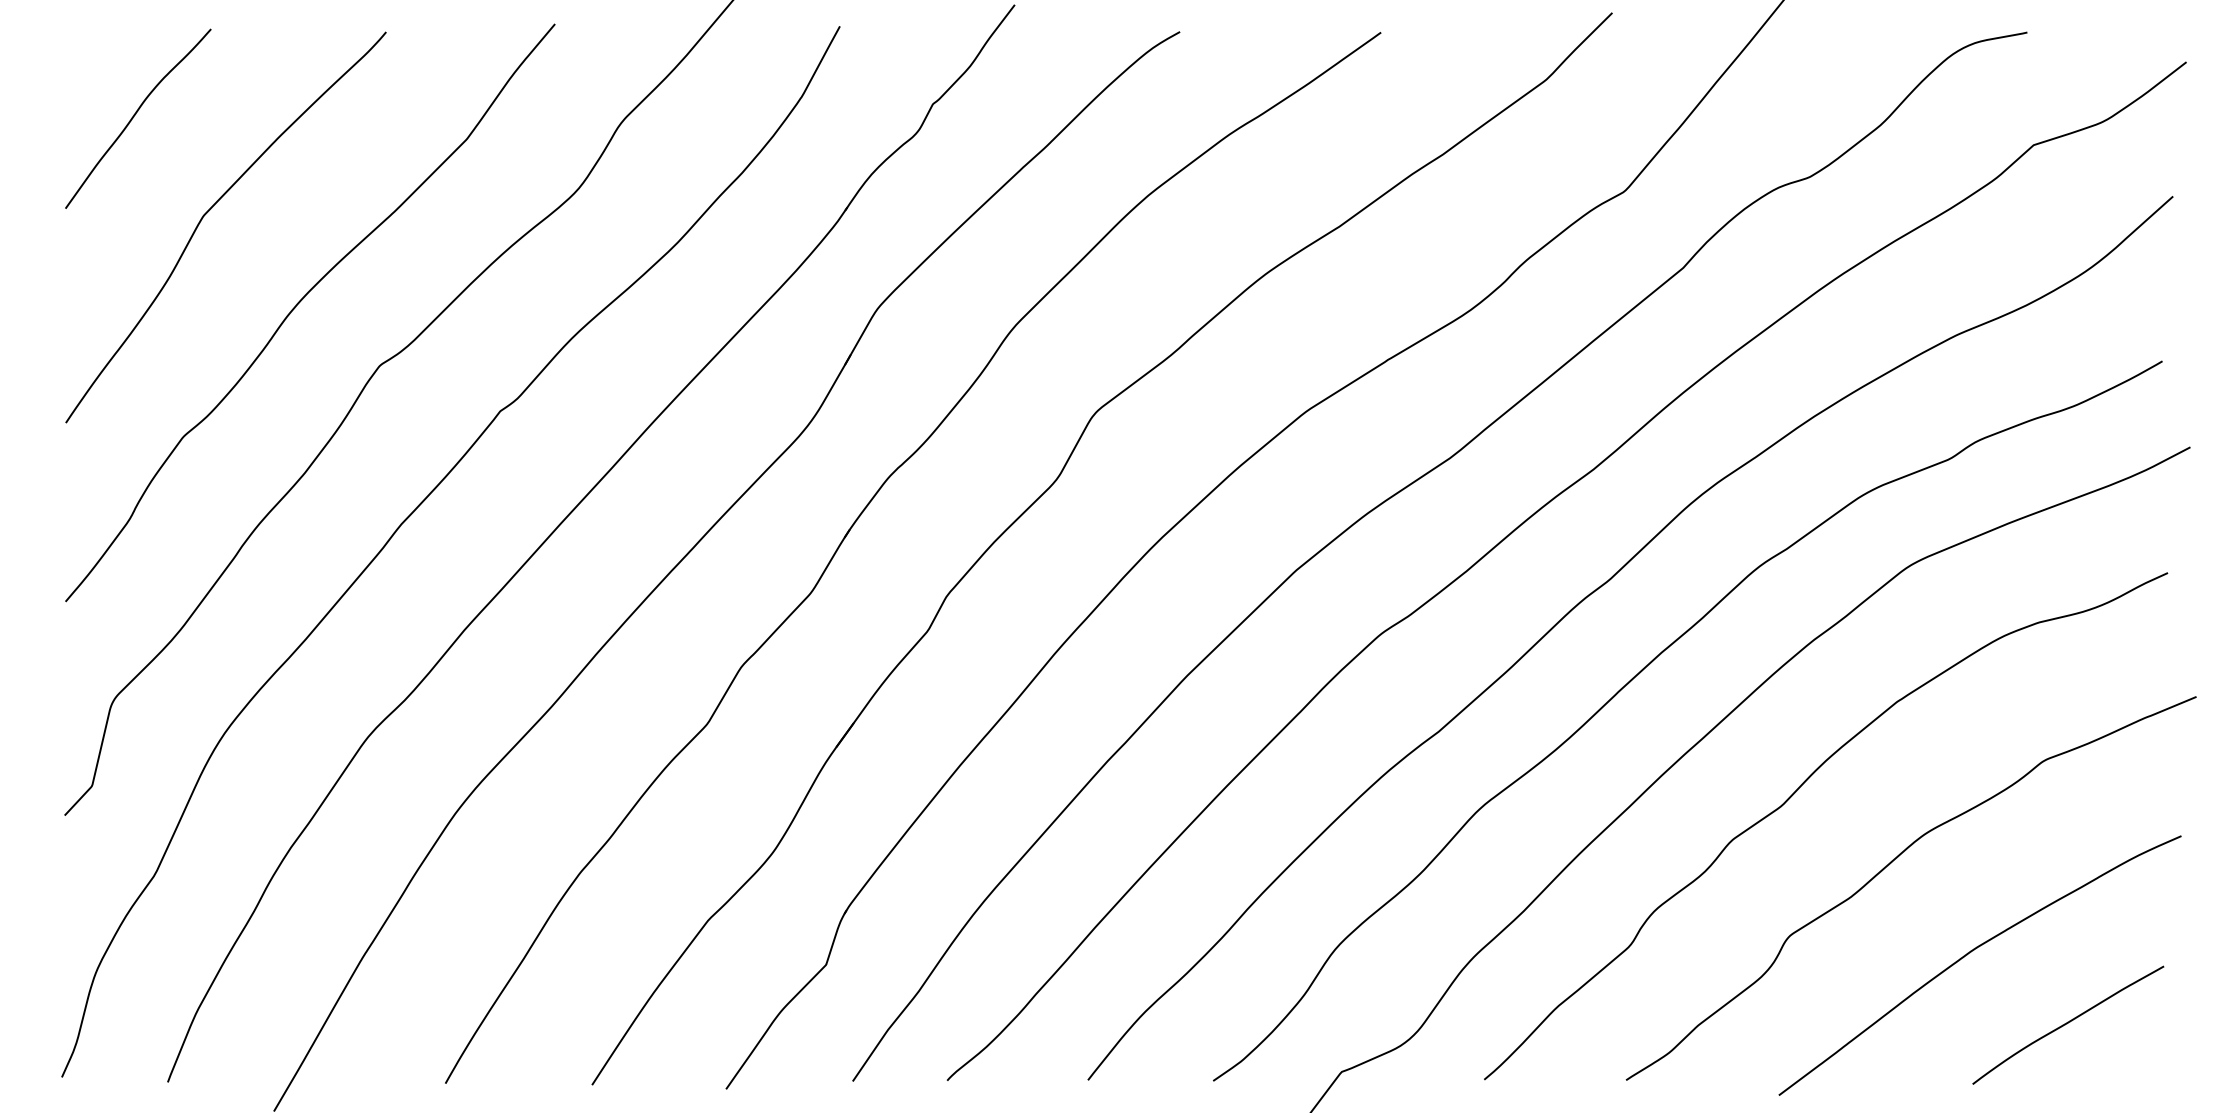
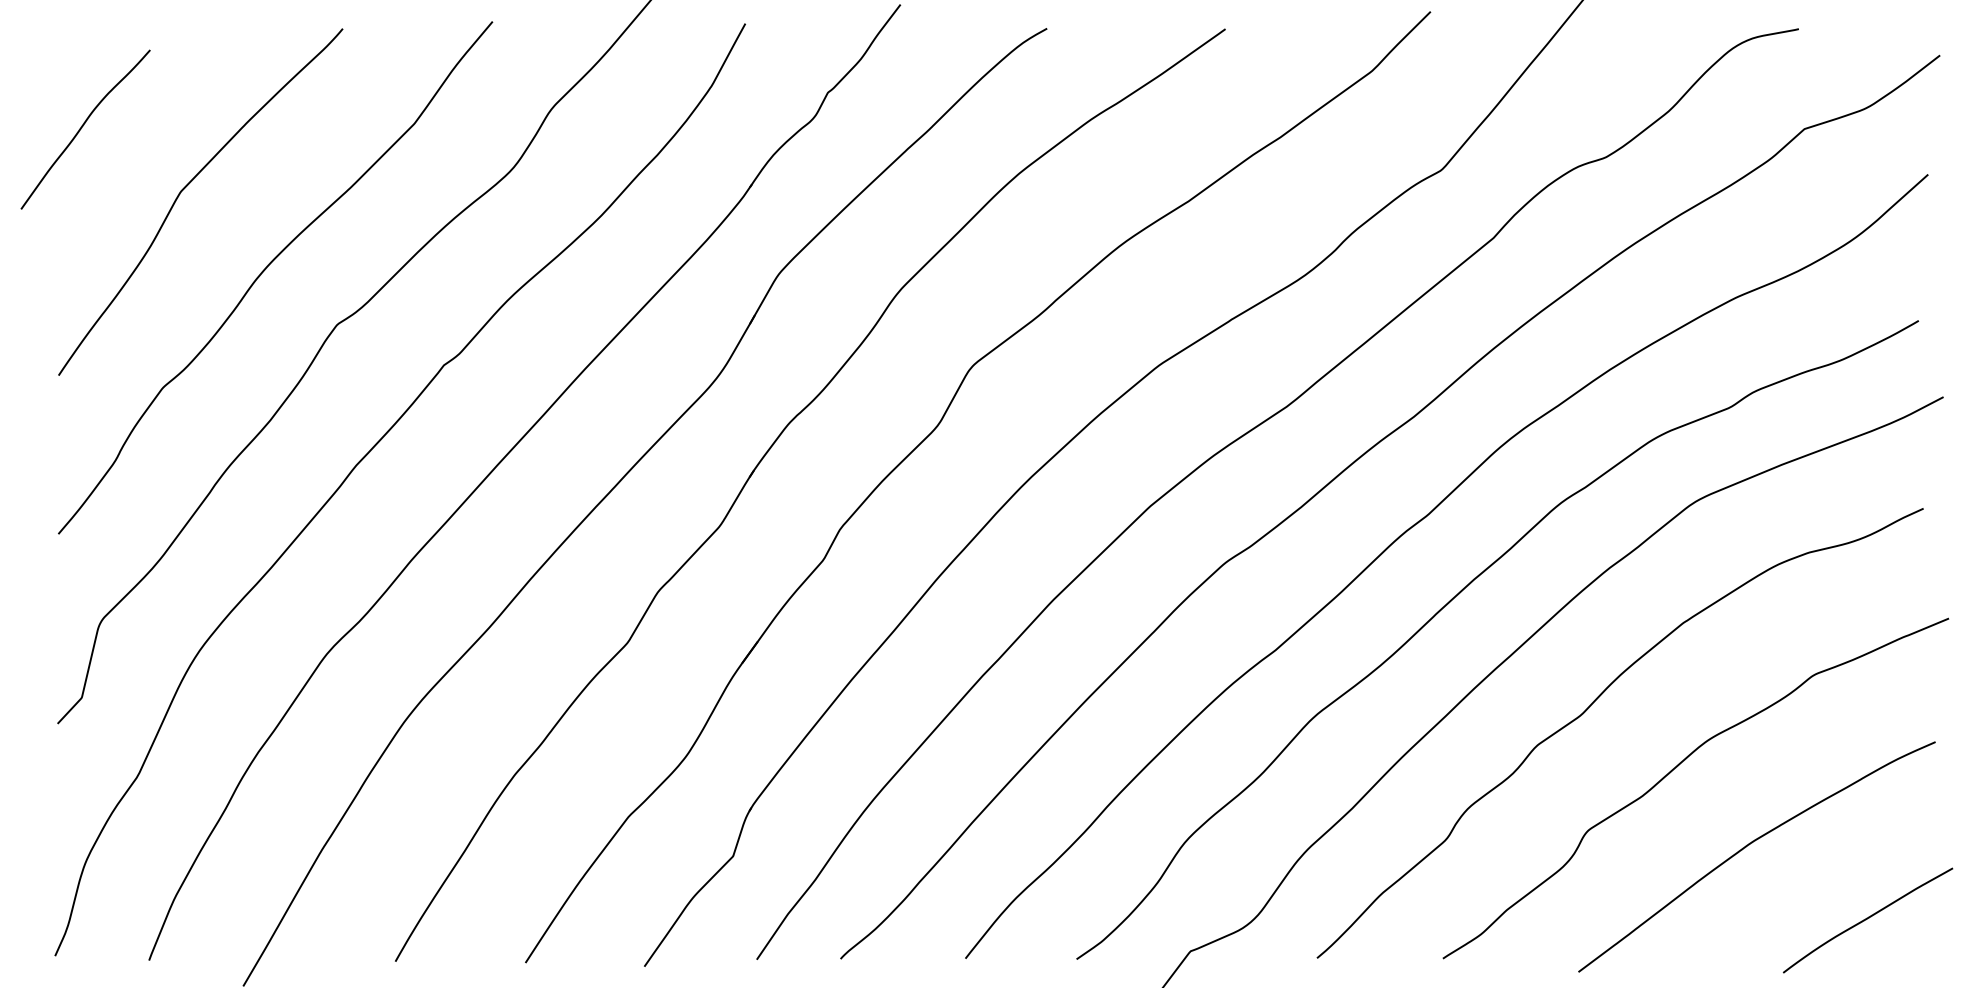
curve: (135, 115) -> (83, 126), moved
curve: (2068, 1023) -> (1868, 918), moved

